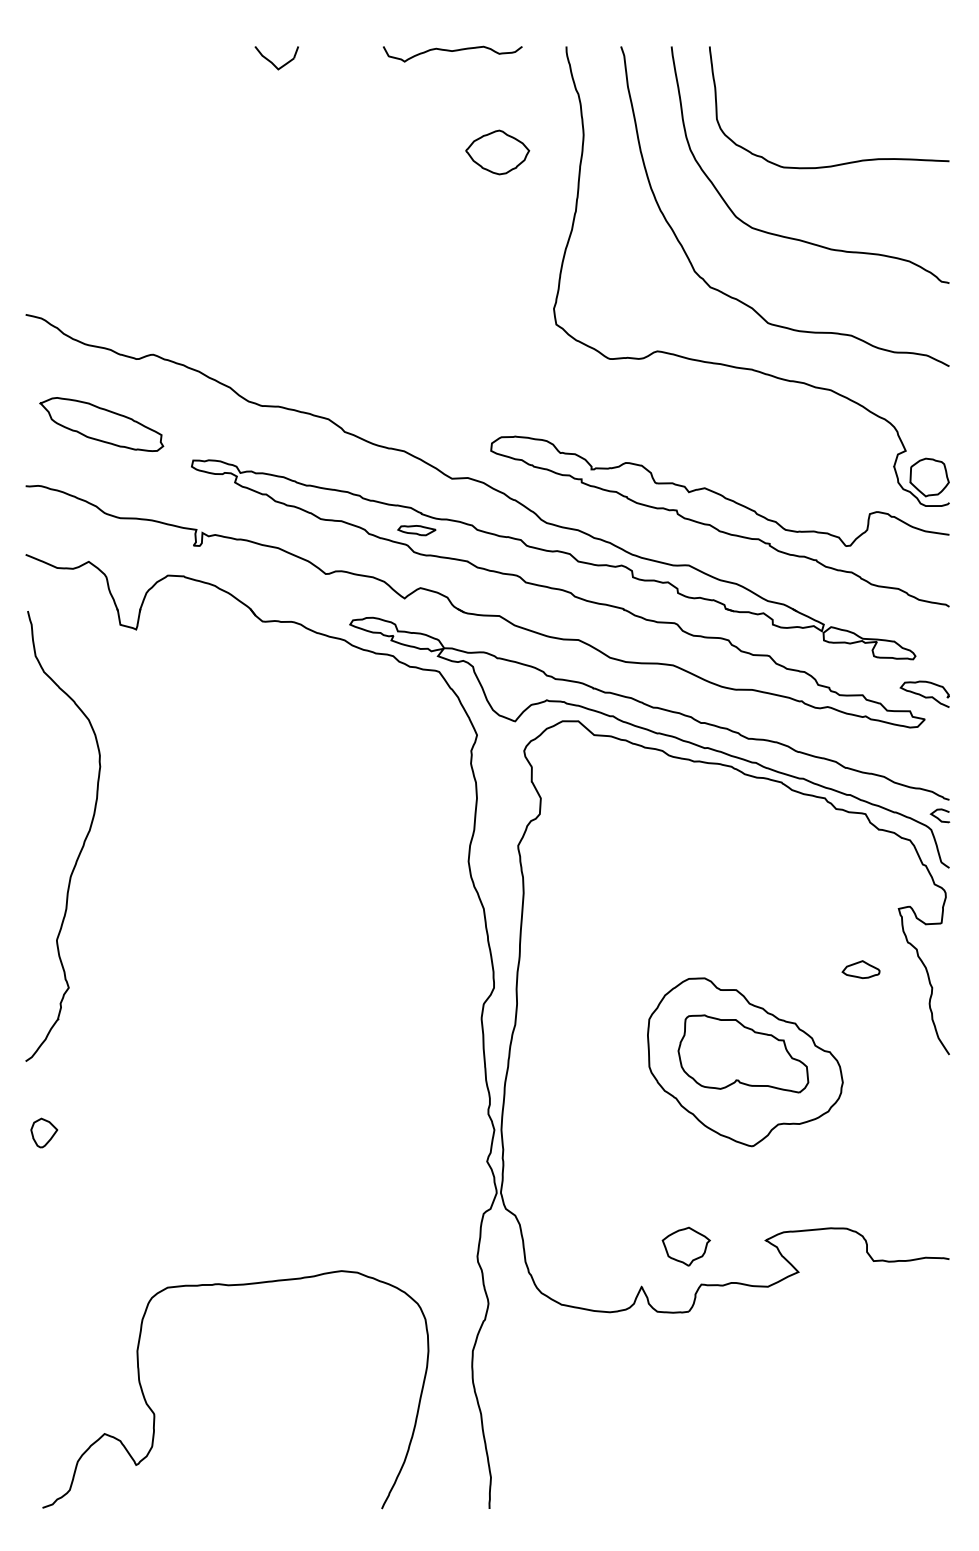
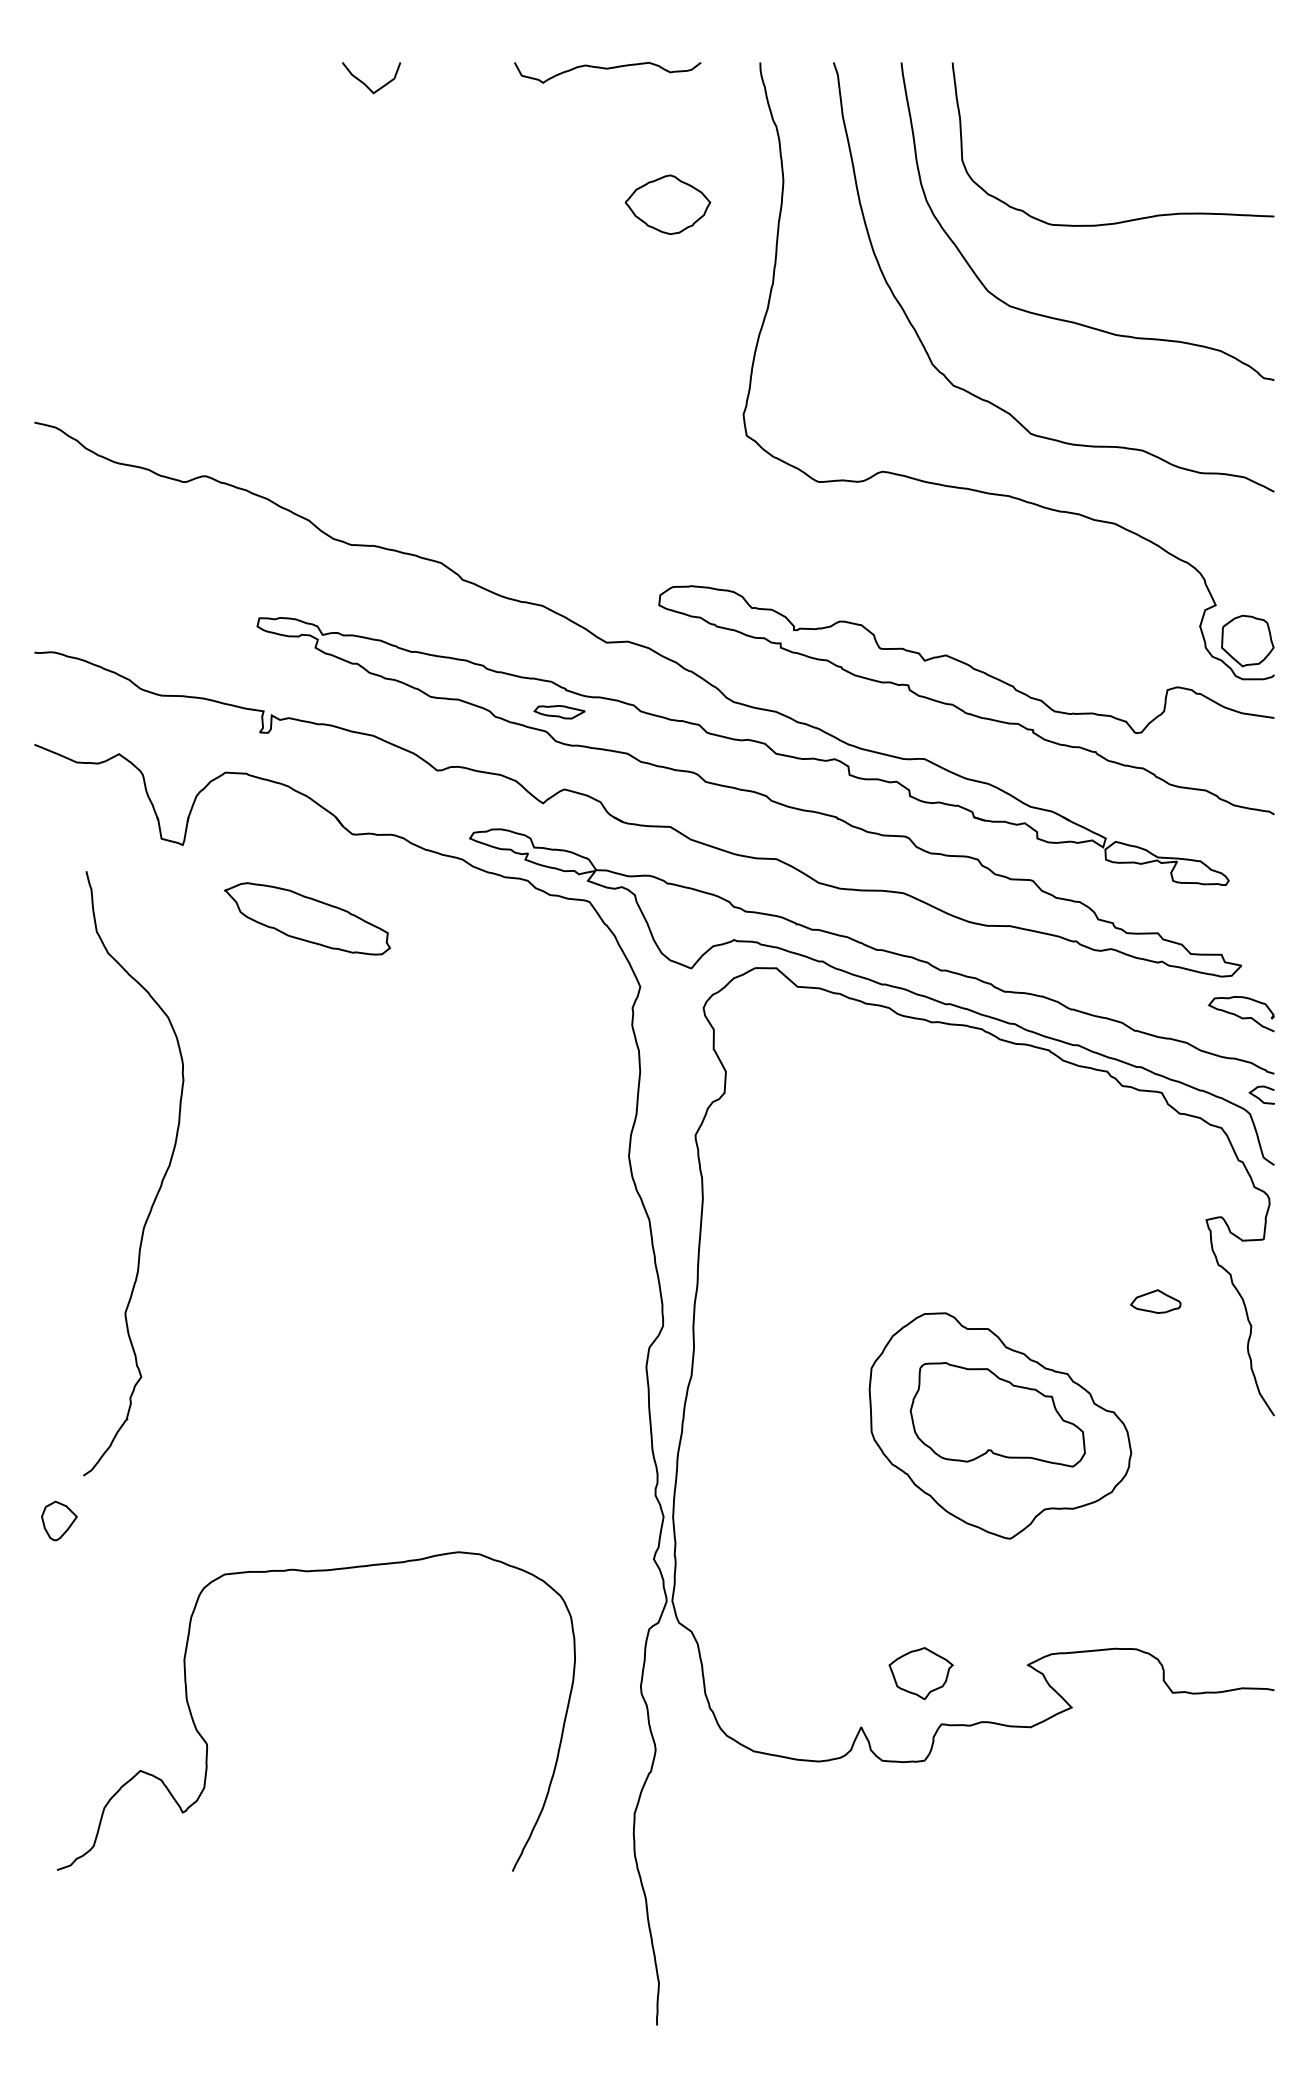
part: (101, 424) -> (307, 918), moved
curve: (923, 695) -> (1239, 1015), moved
curve: (83, 843) -> (160, 1183), moved
curve: (154, 1413) -> (207, 1743), moved

